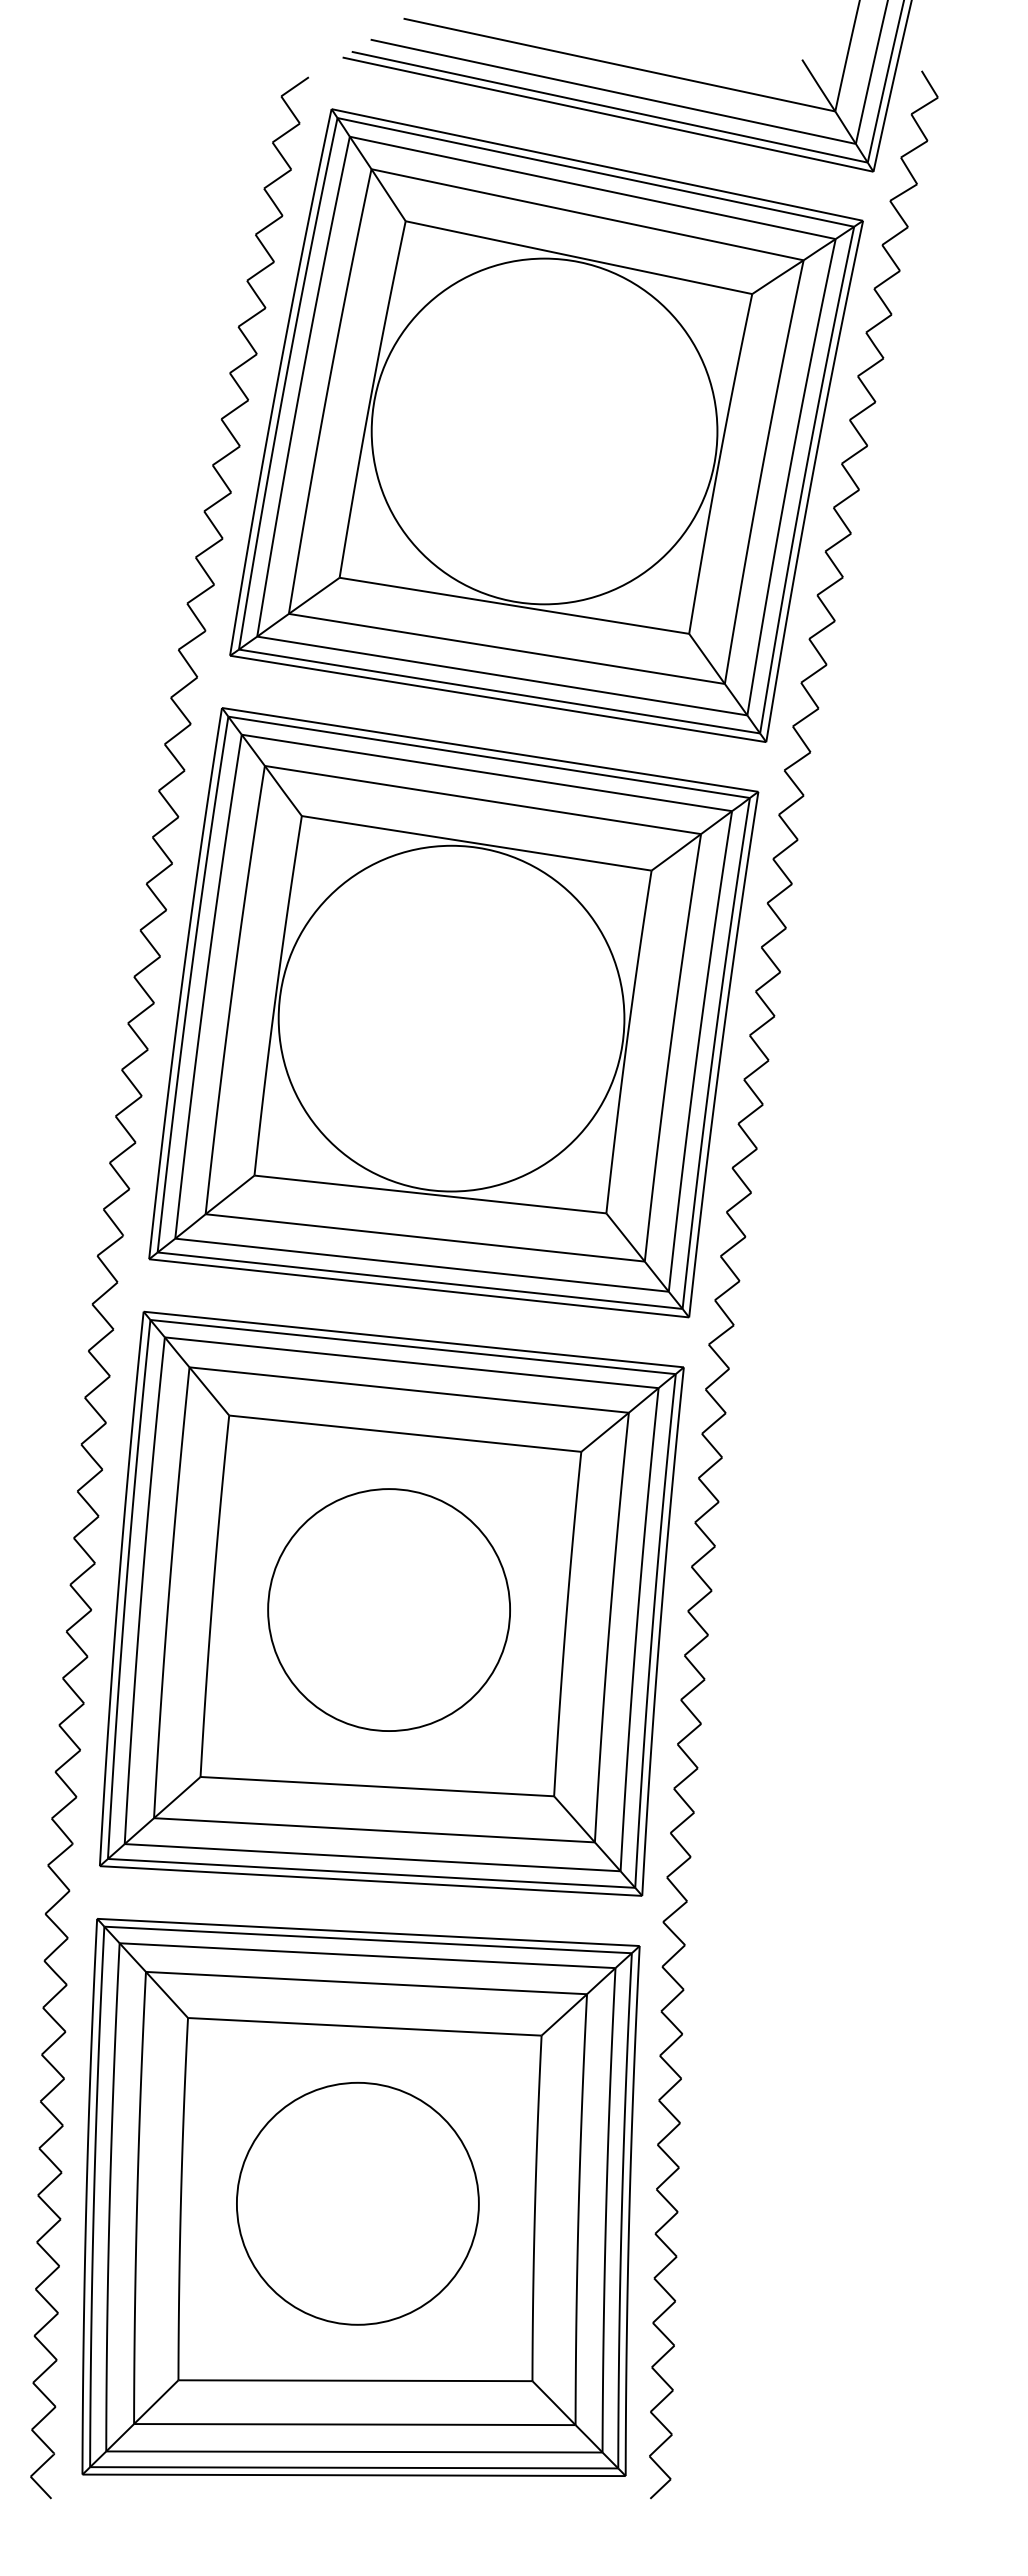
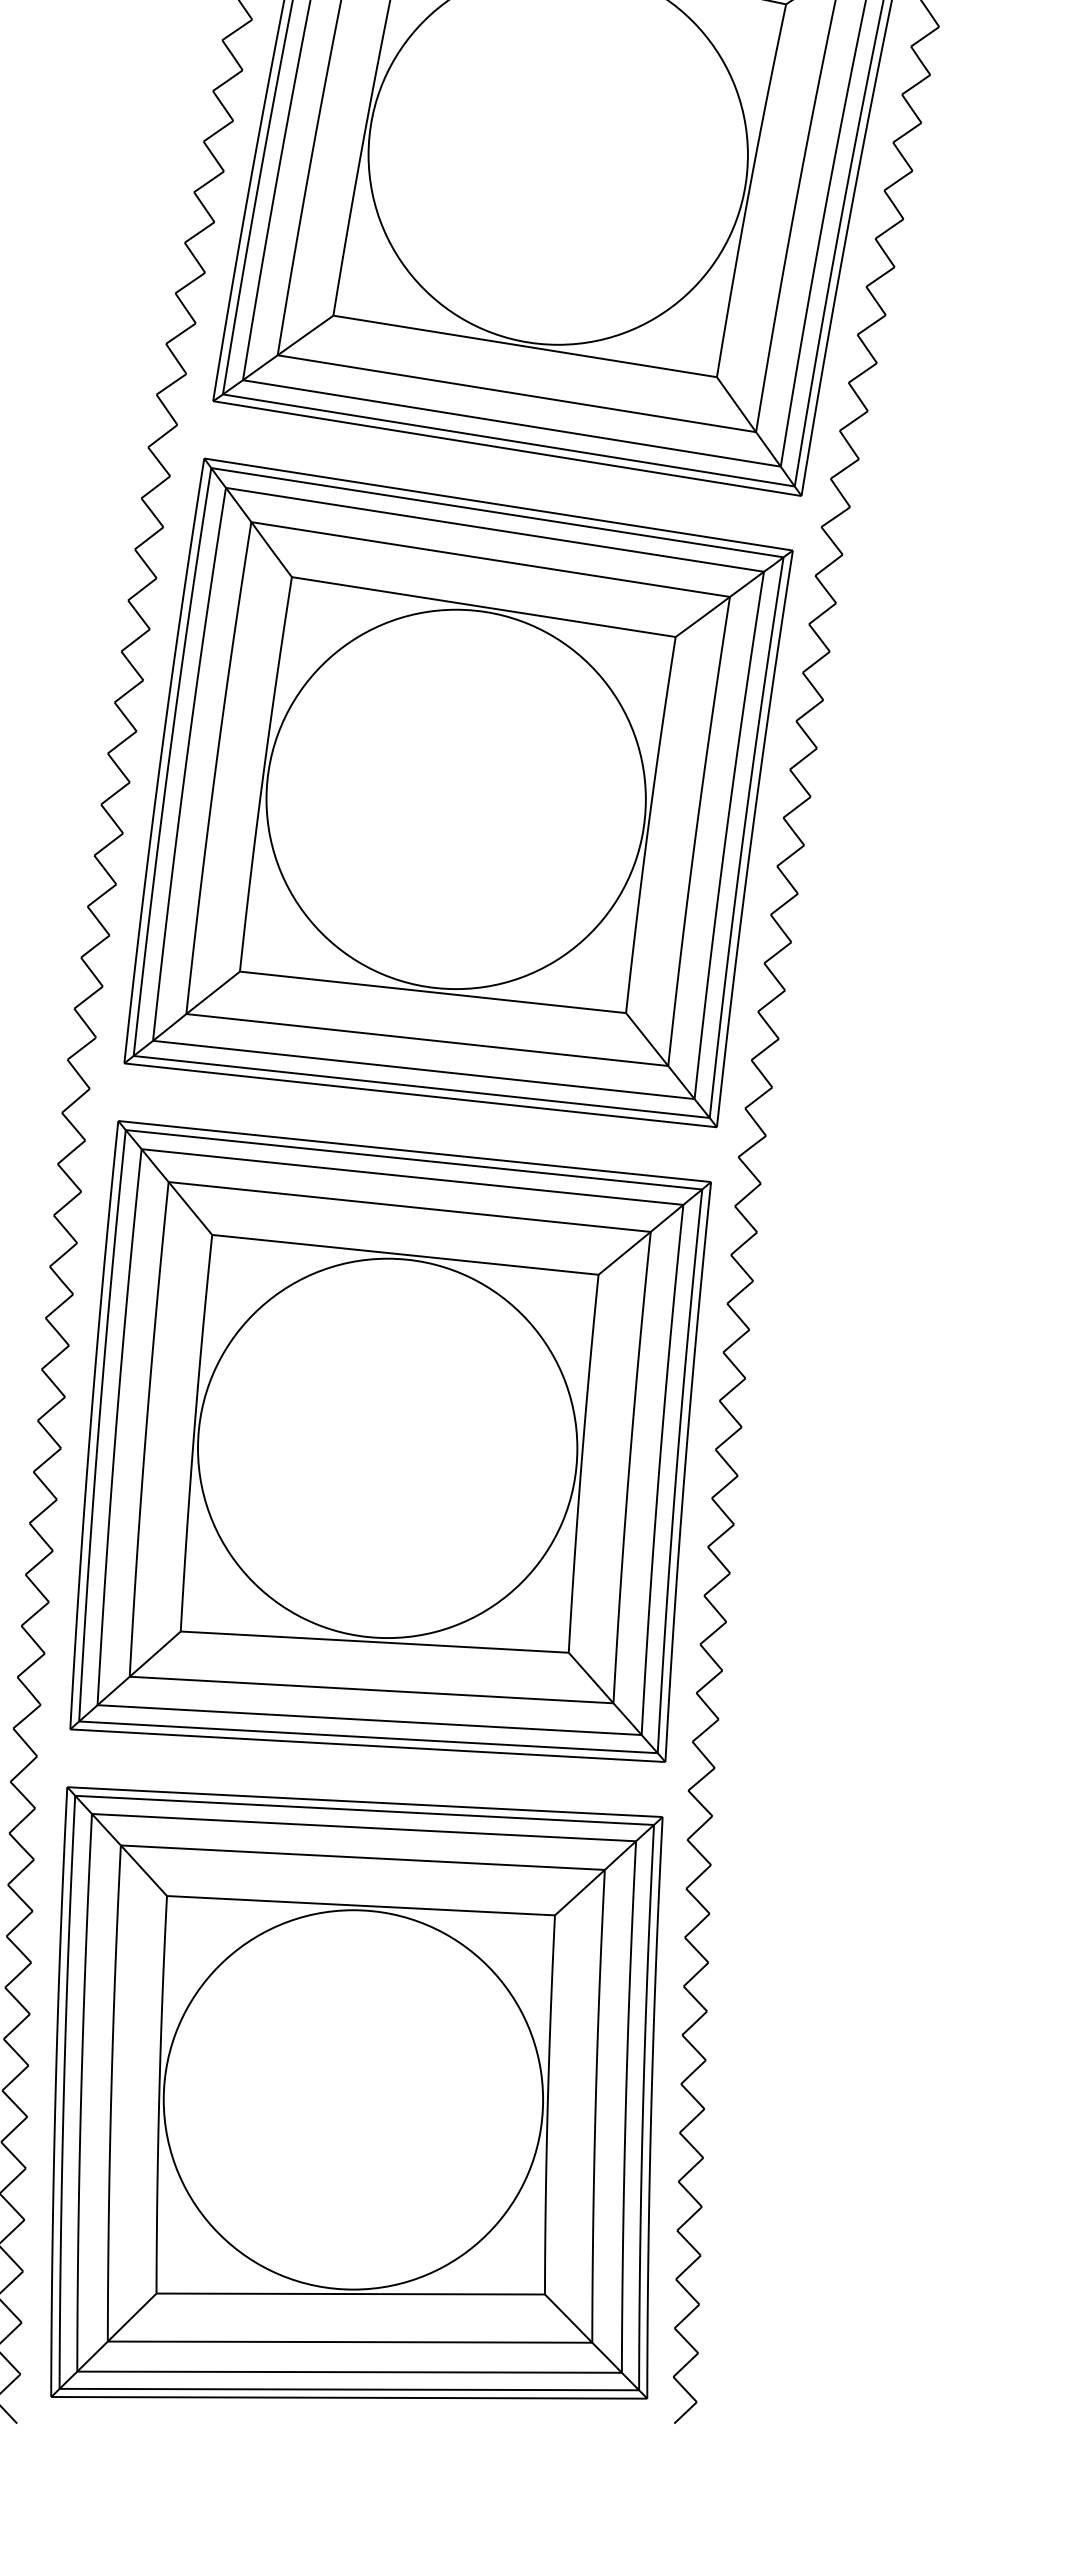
circle: (388, 1609) -> (386, 1447), size x1.43
circle: (357, 2203) -> (352, 2099), size x1.43

